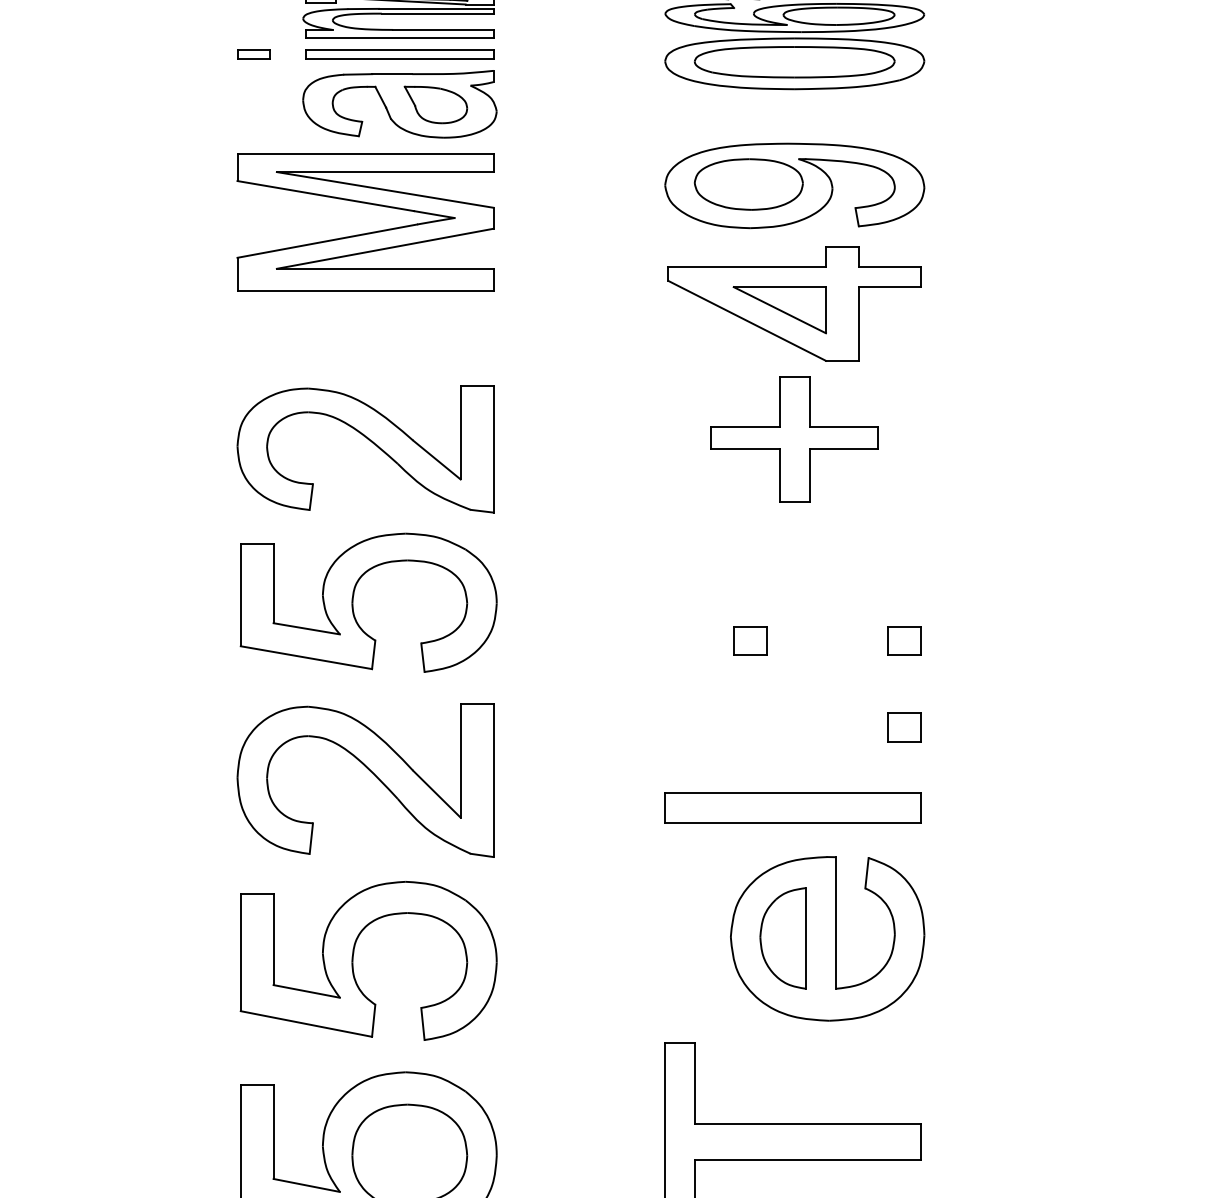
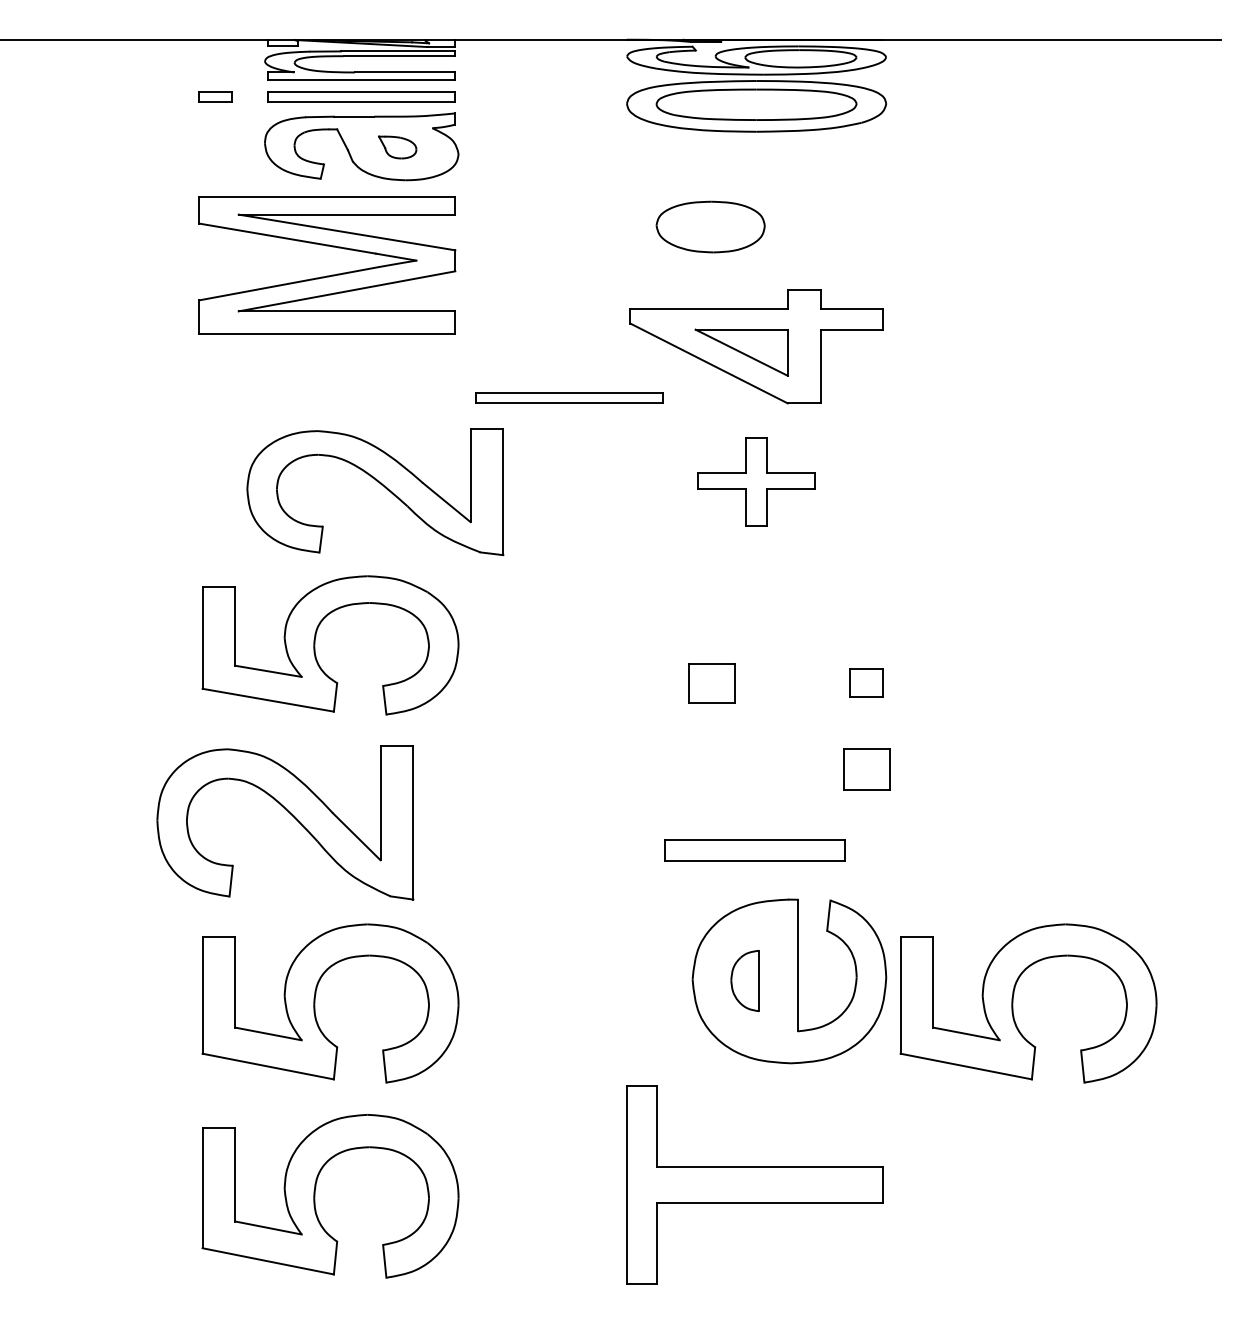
part: (435, 104) -> (397, 147), size x0.6
part: (794, 185) -> (756, 228), removed
part: (607, 354) -> (569, 397), added
part: (794, 438) -> (756, 481), size x0.7
part: (371, 442) -> (381, 485), moved
part: (750, 639) -> (712, 682), size x1.4
part: (904, 726) -> (866, 769), size x1.4
part: (371, 772) -> (291, 815), moved
part: (792, 807) -> (754, 850), size x0.7
part: (782, 937) -> (744, 980), size x0.6
part: (1051, 960) -> (1013, 1003), added

